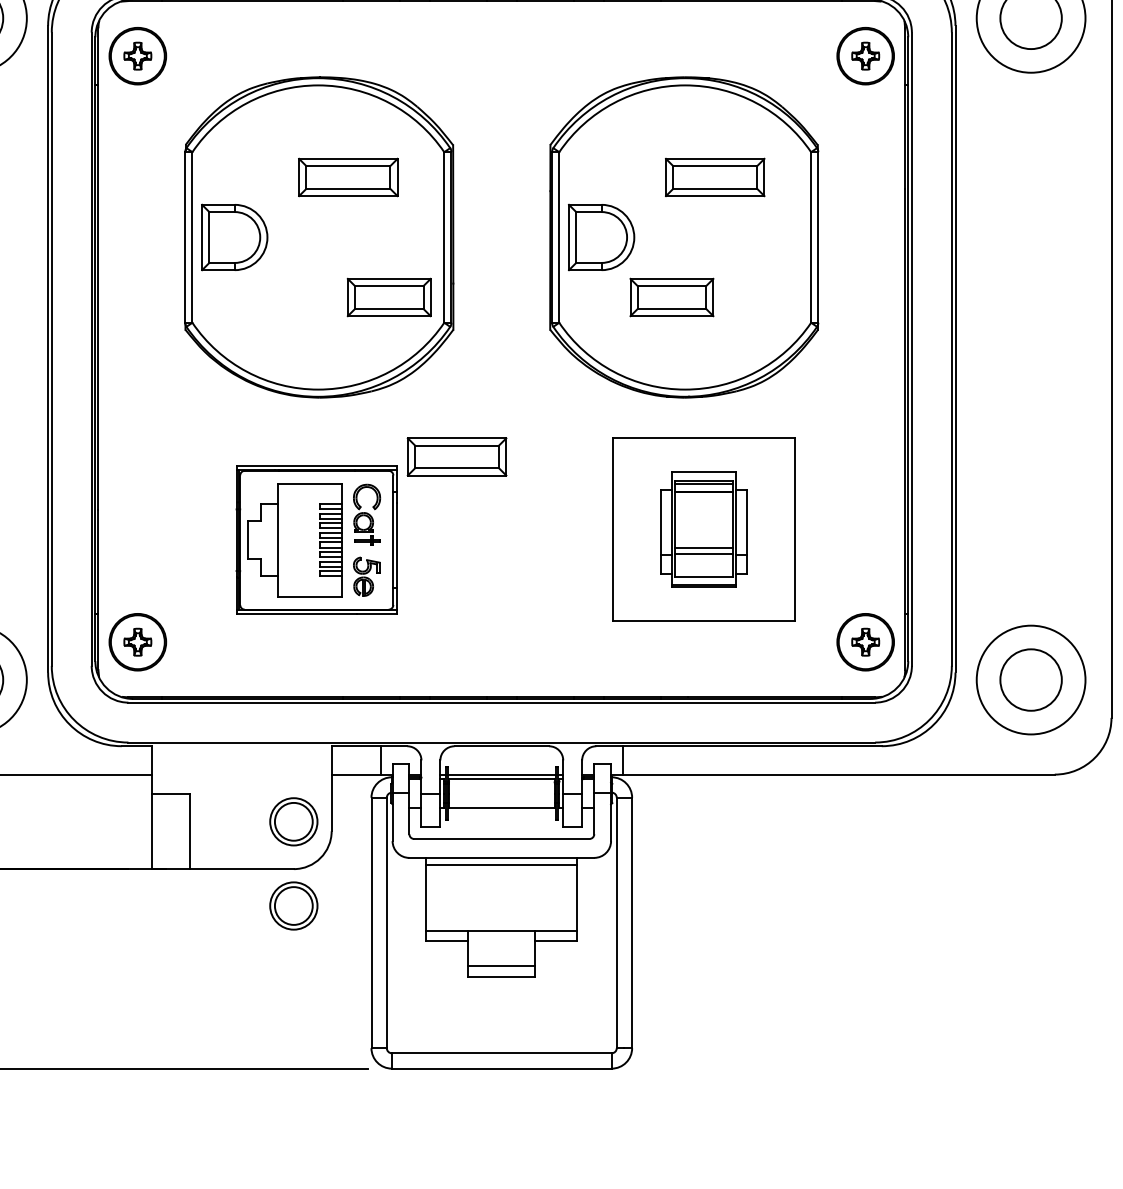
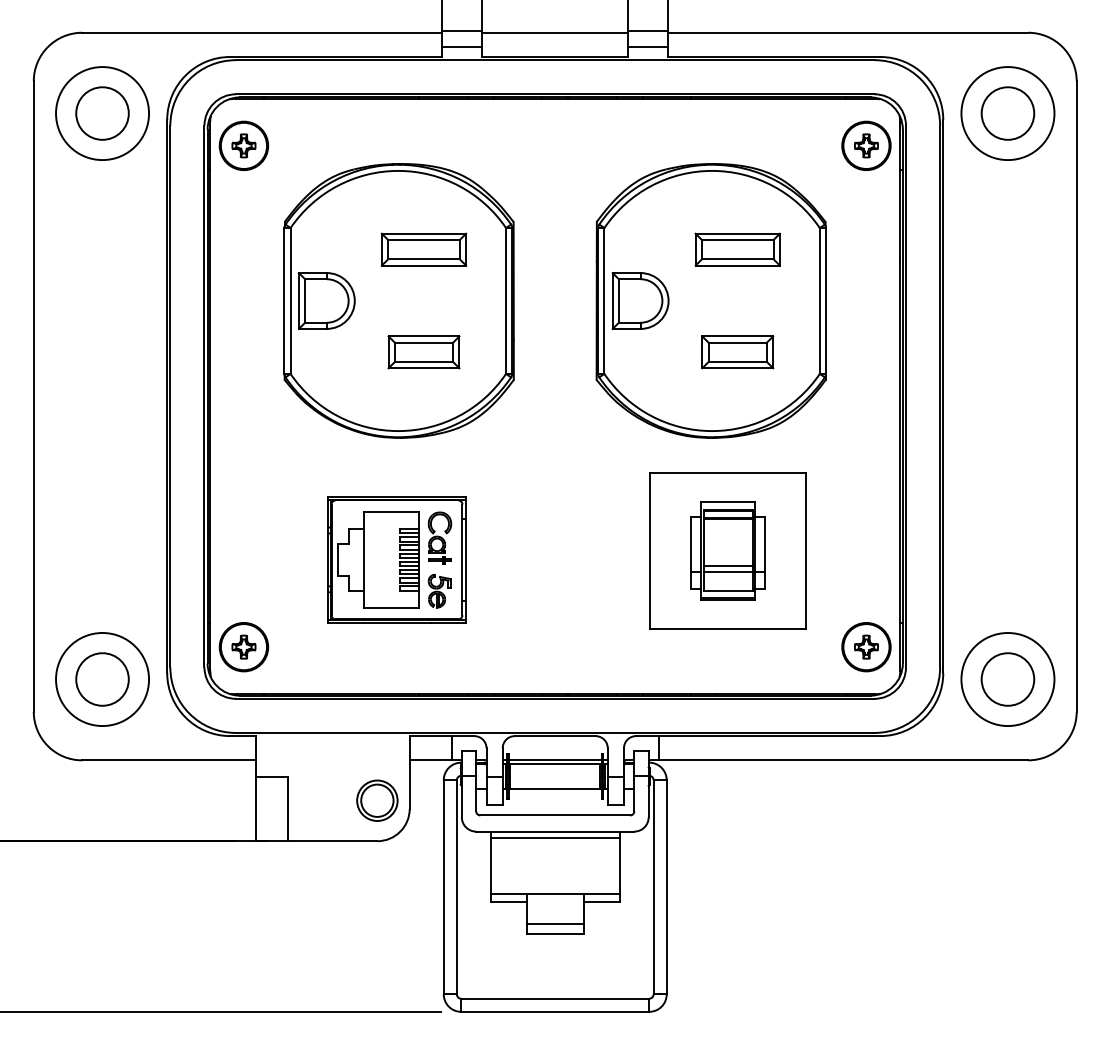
part: (388, 297) -> (423, 352), moved
part: (671, 297) -> (737, 352), moved
part: (456, 456) -> (516, 488), removed
part: (293, 905) -> (377, 872), removed

